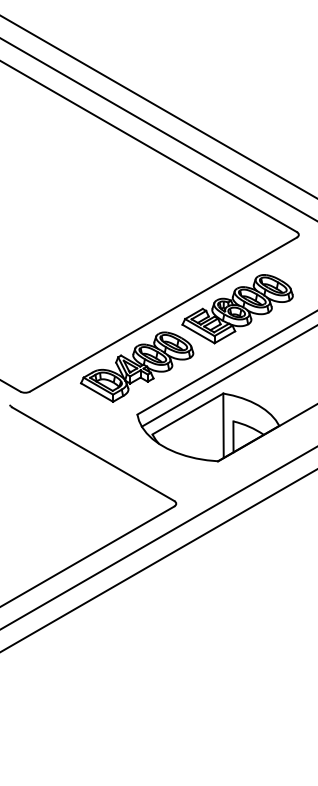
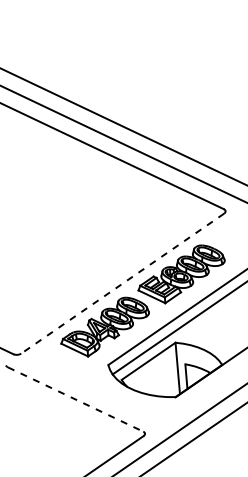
line: (163, 314) -> (122, 283), solid -> dashed
line: (93, 454) -> (75, 399), solid -> dashed

